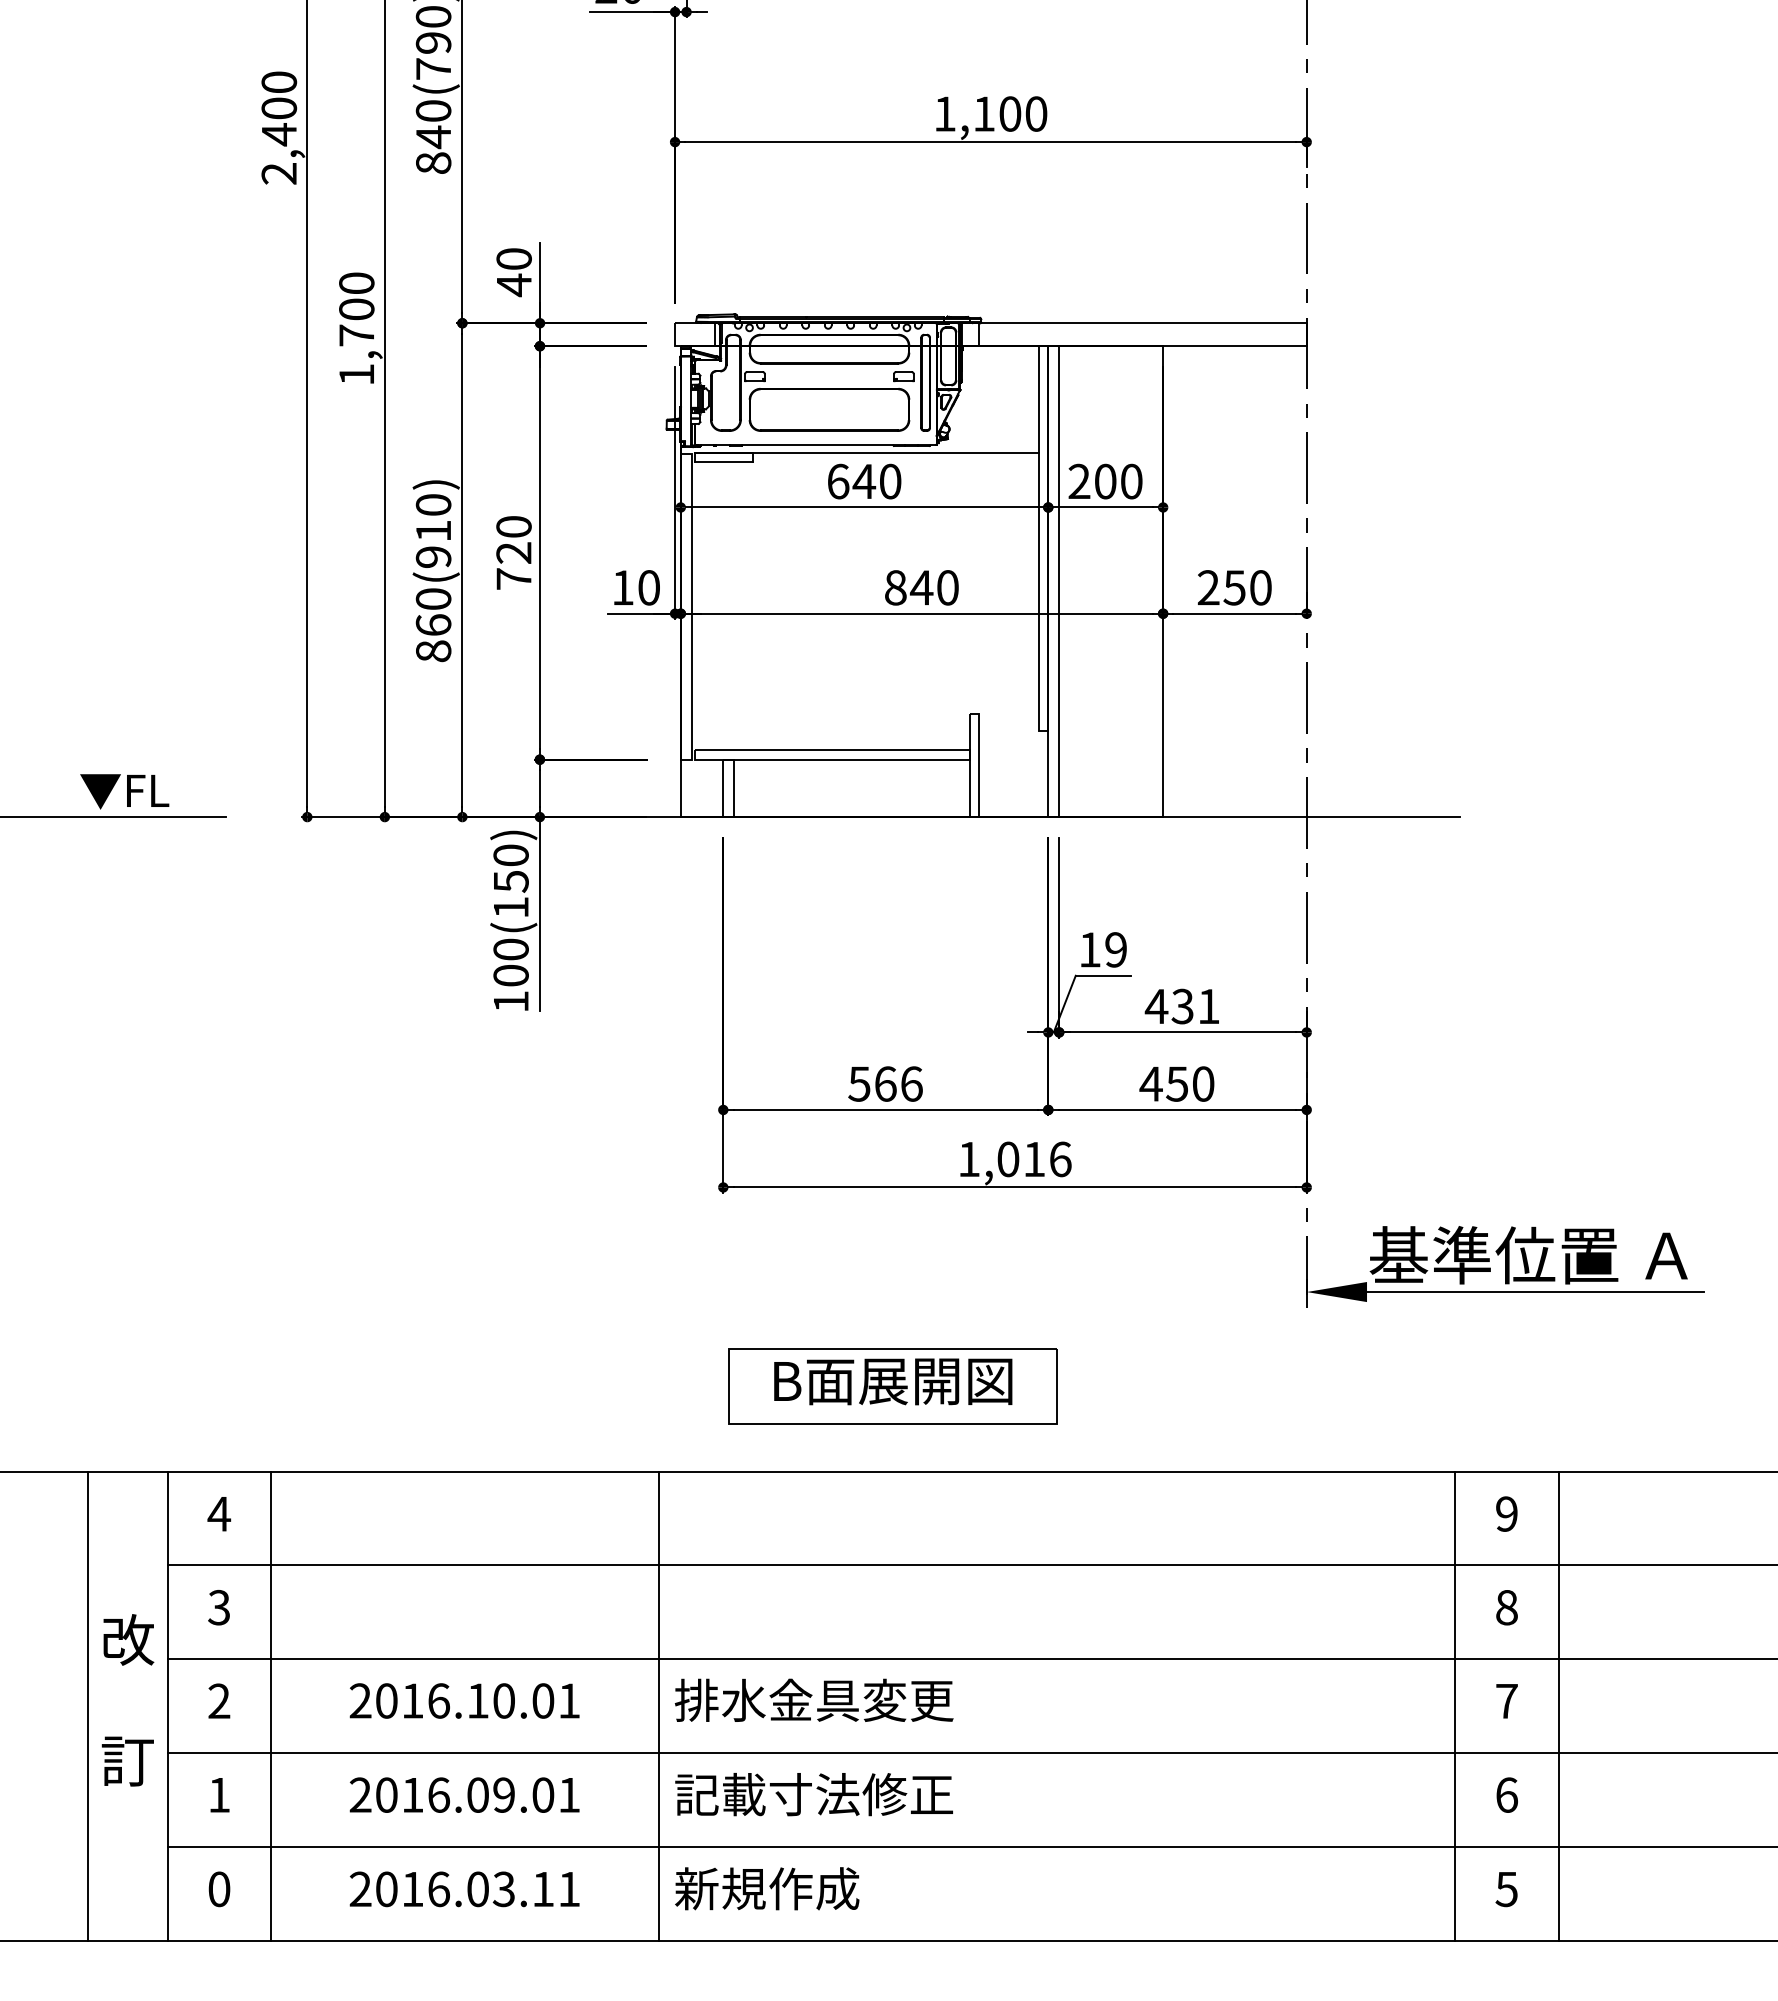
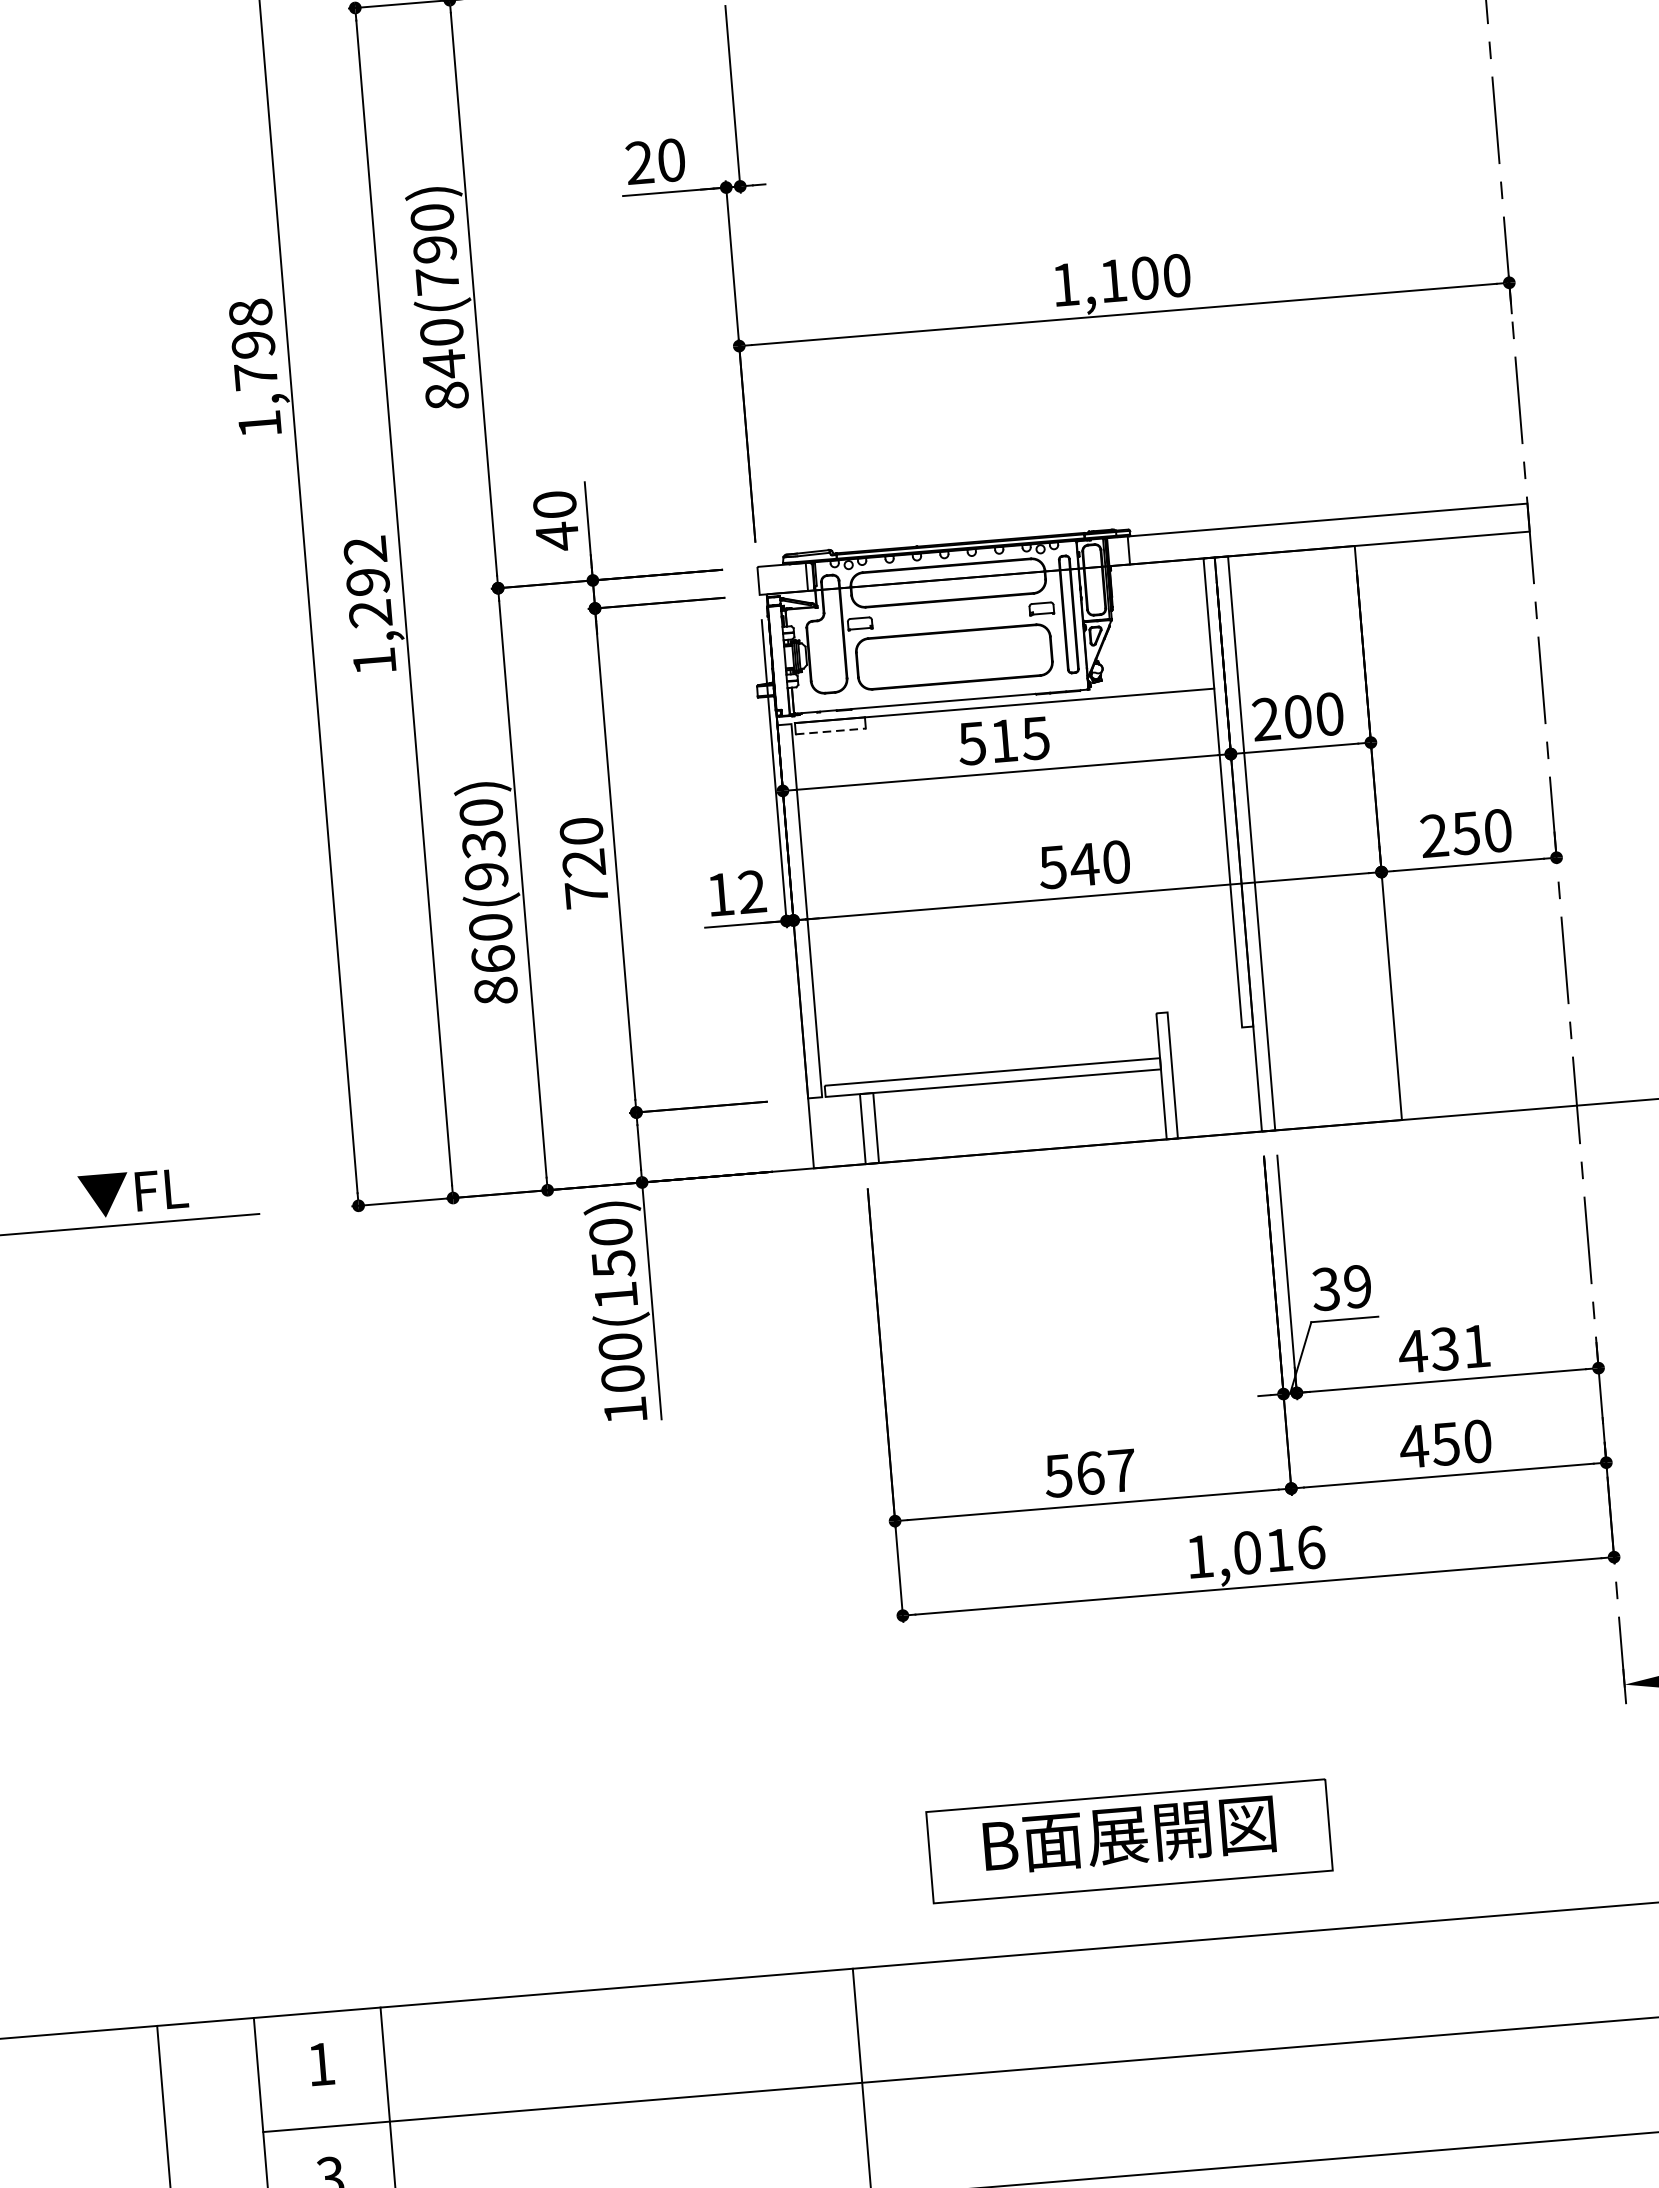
text: (279, 127) -> (255, 367), 2,400 -> 1,798
text: (356, 309) -> (367, 582), 1,700 -> 1,292
line: (723, 462) -> (830, 731), solid -> dashed
text: (864, 481) -> (1004, 740), 640 -> 515
text: (433, 531) -> (483, 844), 860(910) -> 860(930)
text: (648, 587) -> (751, 891), 10 -> 12
text: (895, 587) -> (1052, 866), 840 -> 540
text: (1089, 949) -> (1325, 1288), 19 -> 39
text: (911, 1083) -> (1121, 1470), 566 -> 567
text: (219, 1514) -> (321, 2064), 4 -> 1

